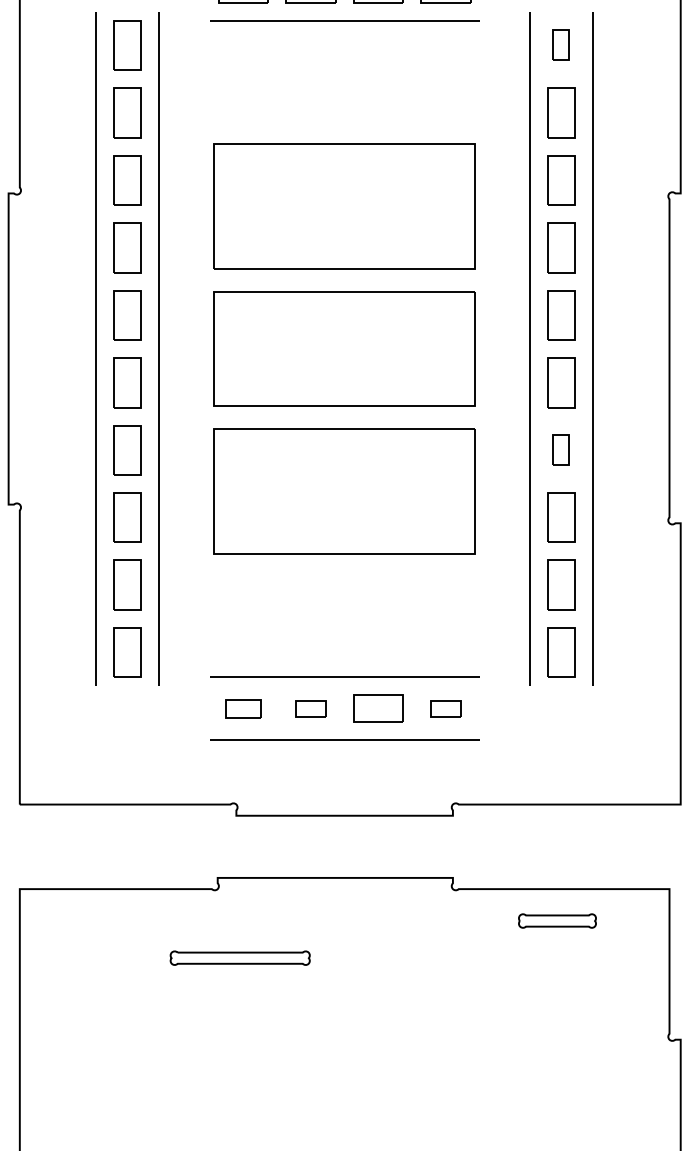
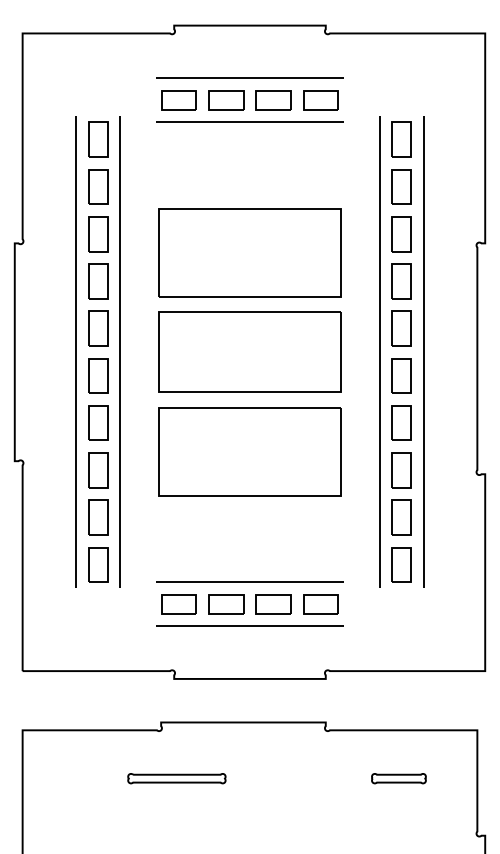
part: (561, 45) -> (401, 139), size x1.67
part: (561, 449) -> (401, 422), size x1.67
part: (242, 709) -> (178, 604), size x1.43
part: (311, 709) -> (226, 604), size x1.67
part: (445, 709) -> (320, 604), size x1.67
part: (556, 920) -> (398, 778), moved

